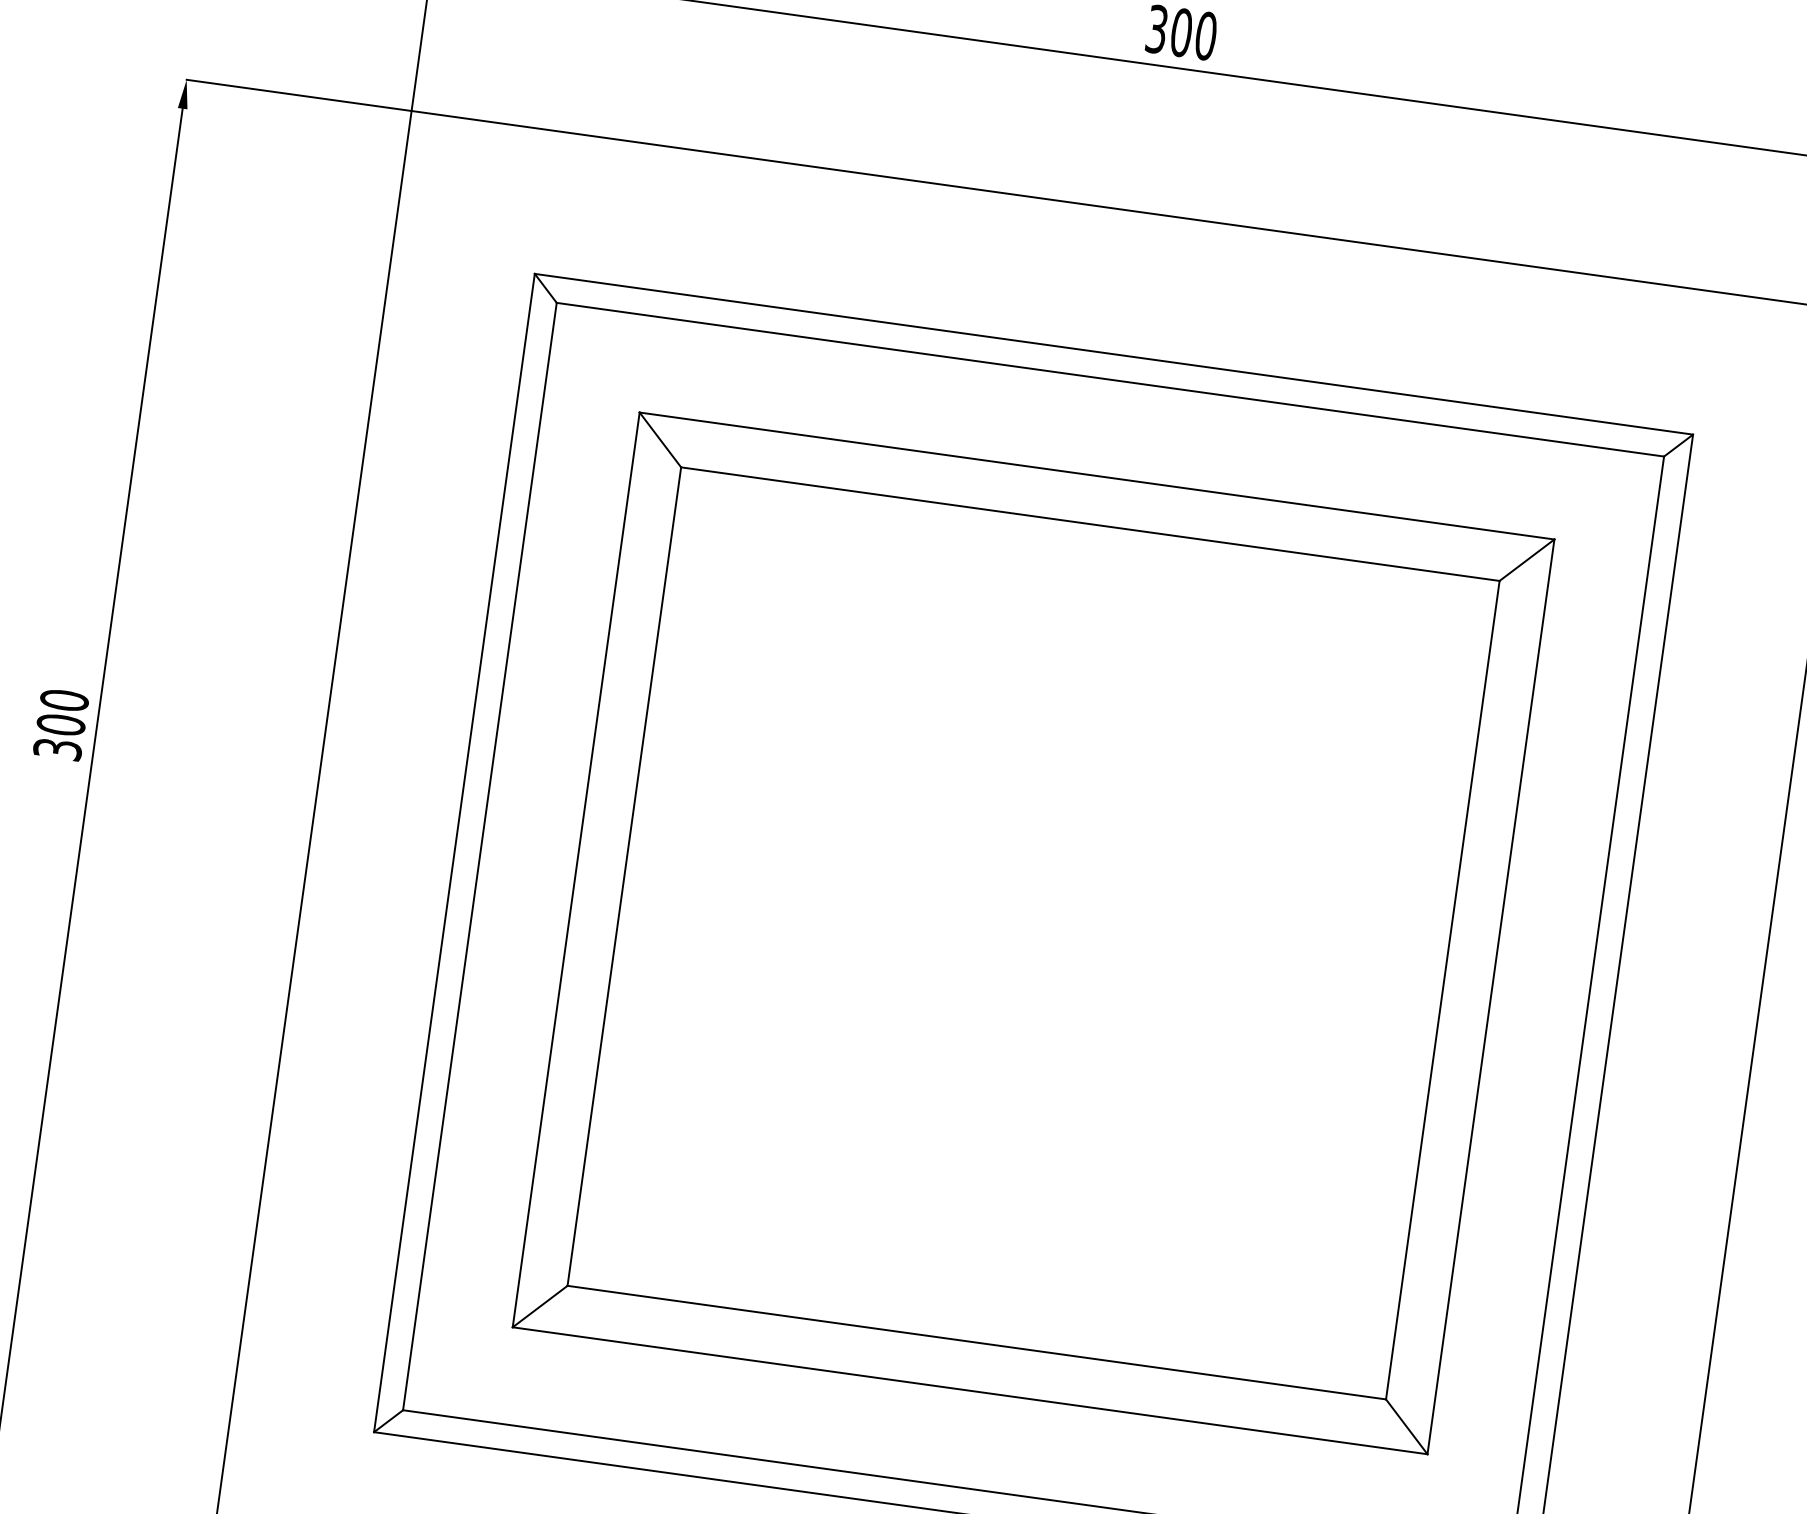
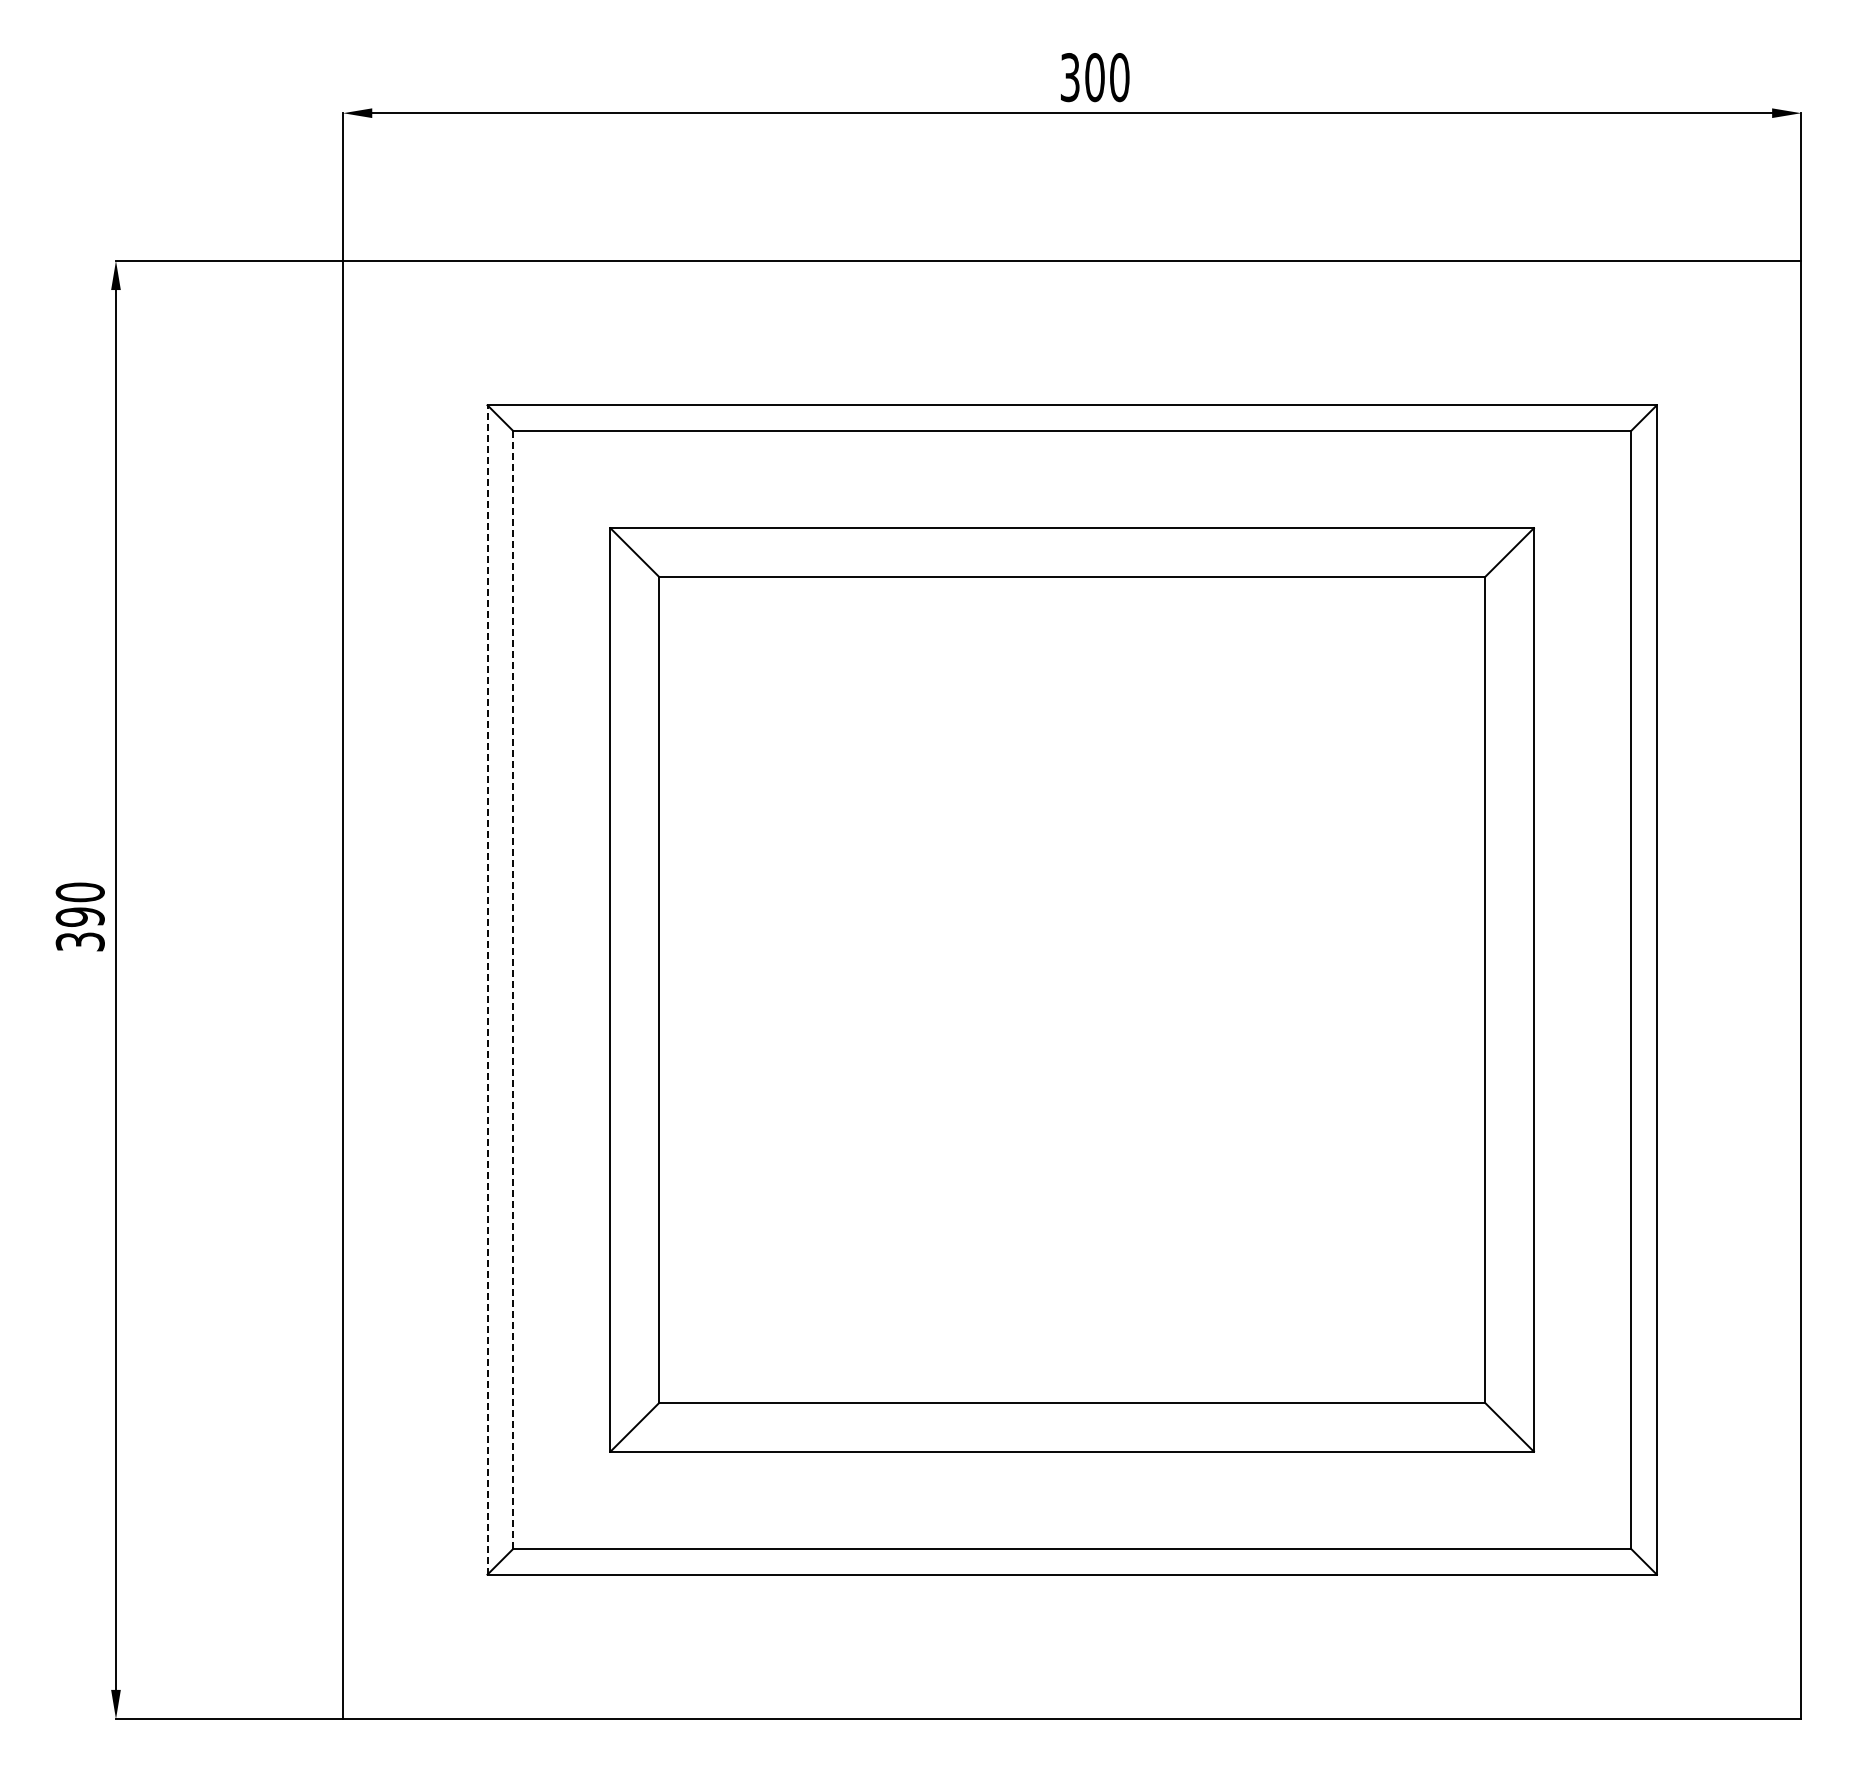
text: (60, 724) -> (79, 916), 300 -> 390
line: (454, 852) -> (487, 989), solid -> dashed
line: (480, 856) -> (513, 989), solid -> dashed

